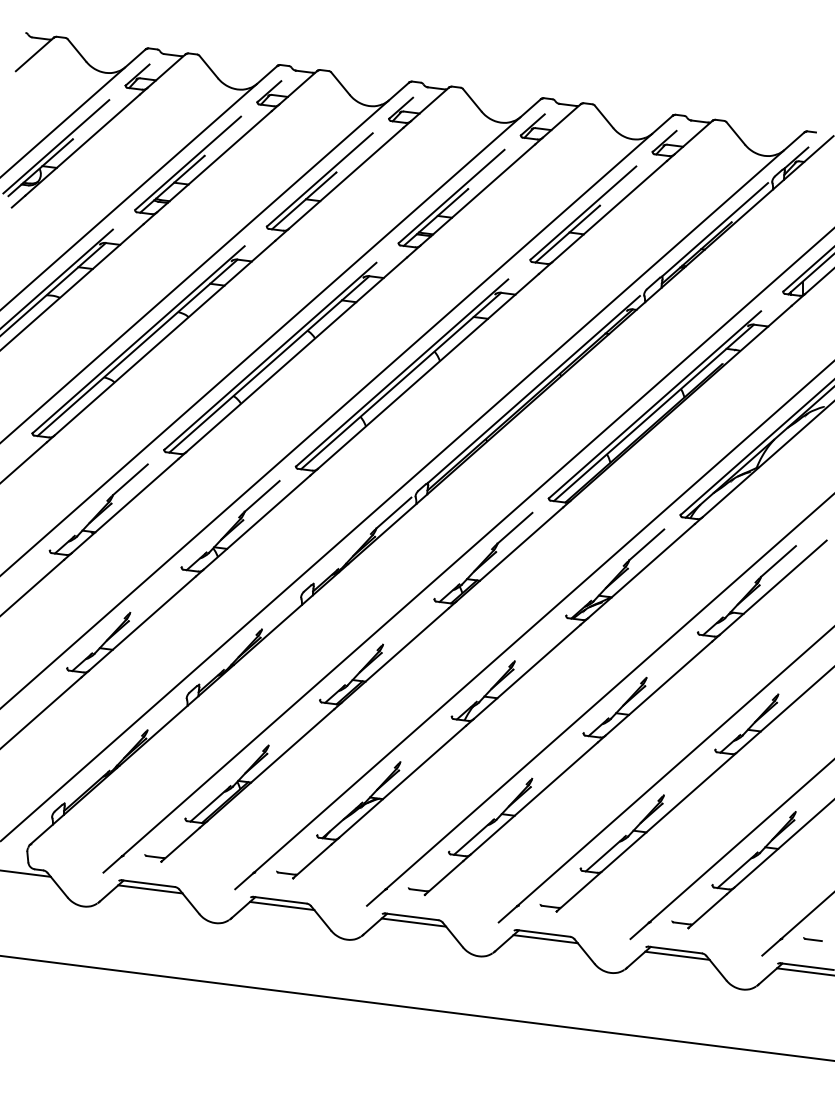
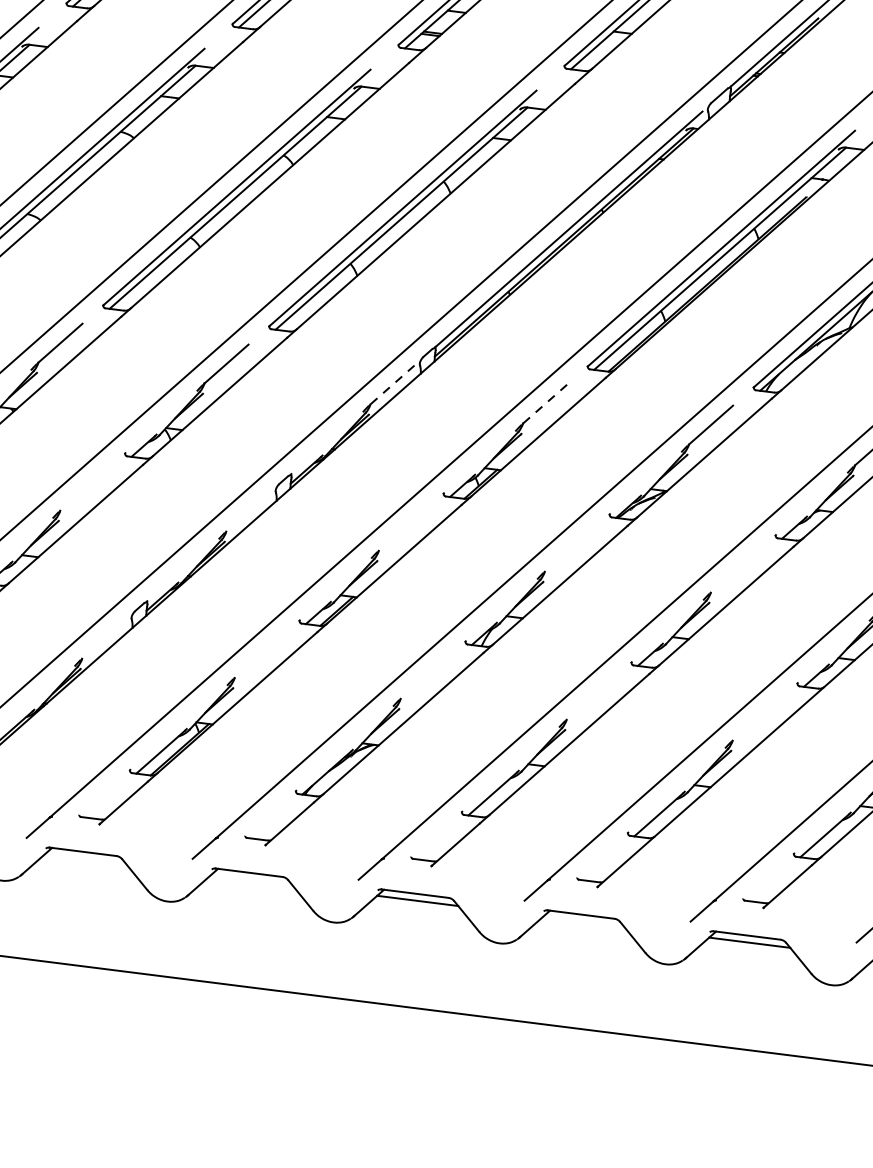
line: (393, 513) -> (392, 385), solid -> dashed
line: (514, 528) -> (544, 404), solid -> dashed
line: (150, 889) -> (85, 859), removed
line: (282, 905) -> (252, 879), removed
line: (545, 939) -> (583, 922), removed

